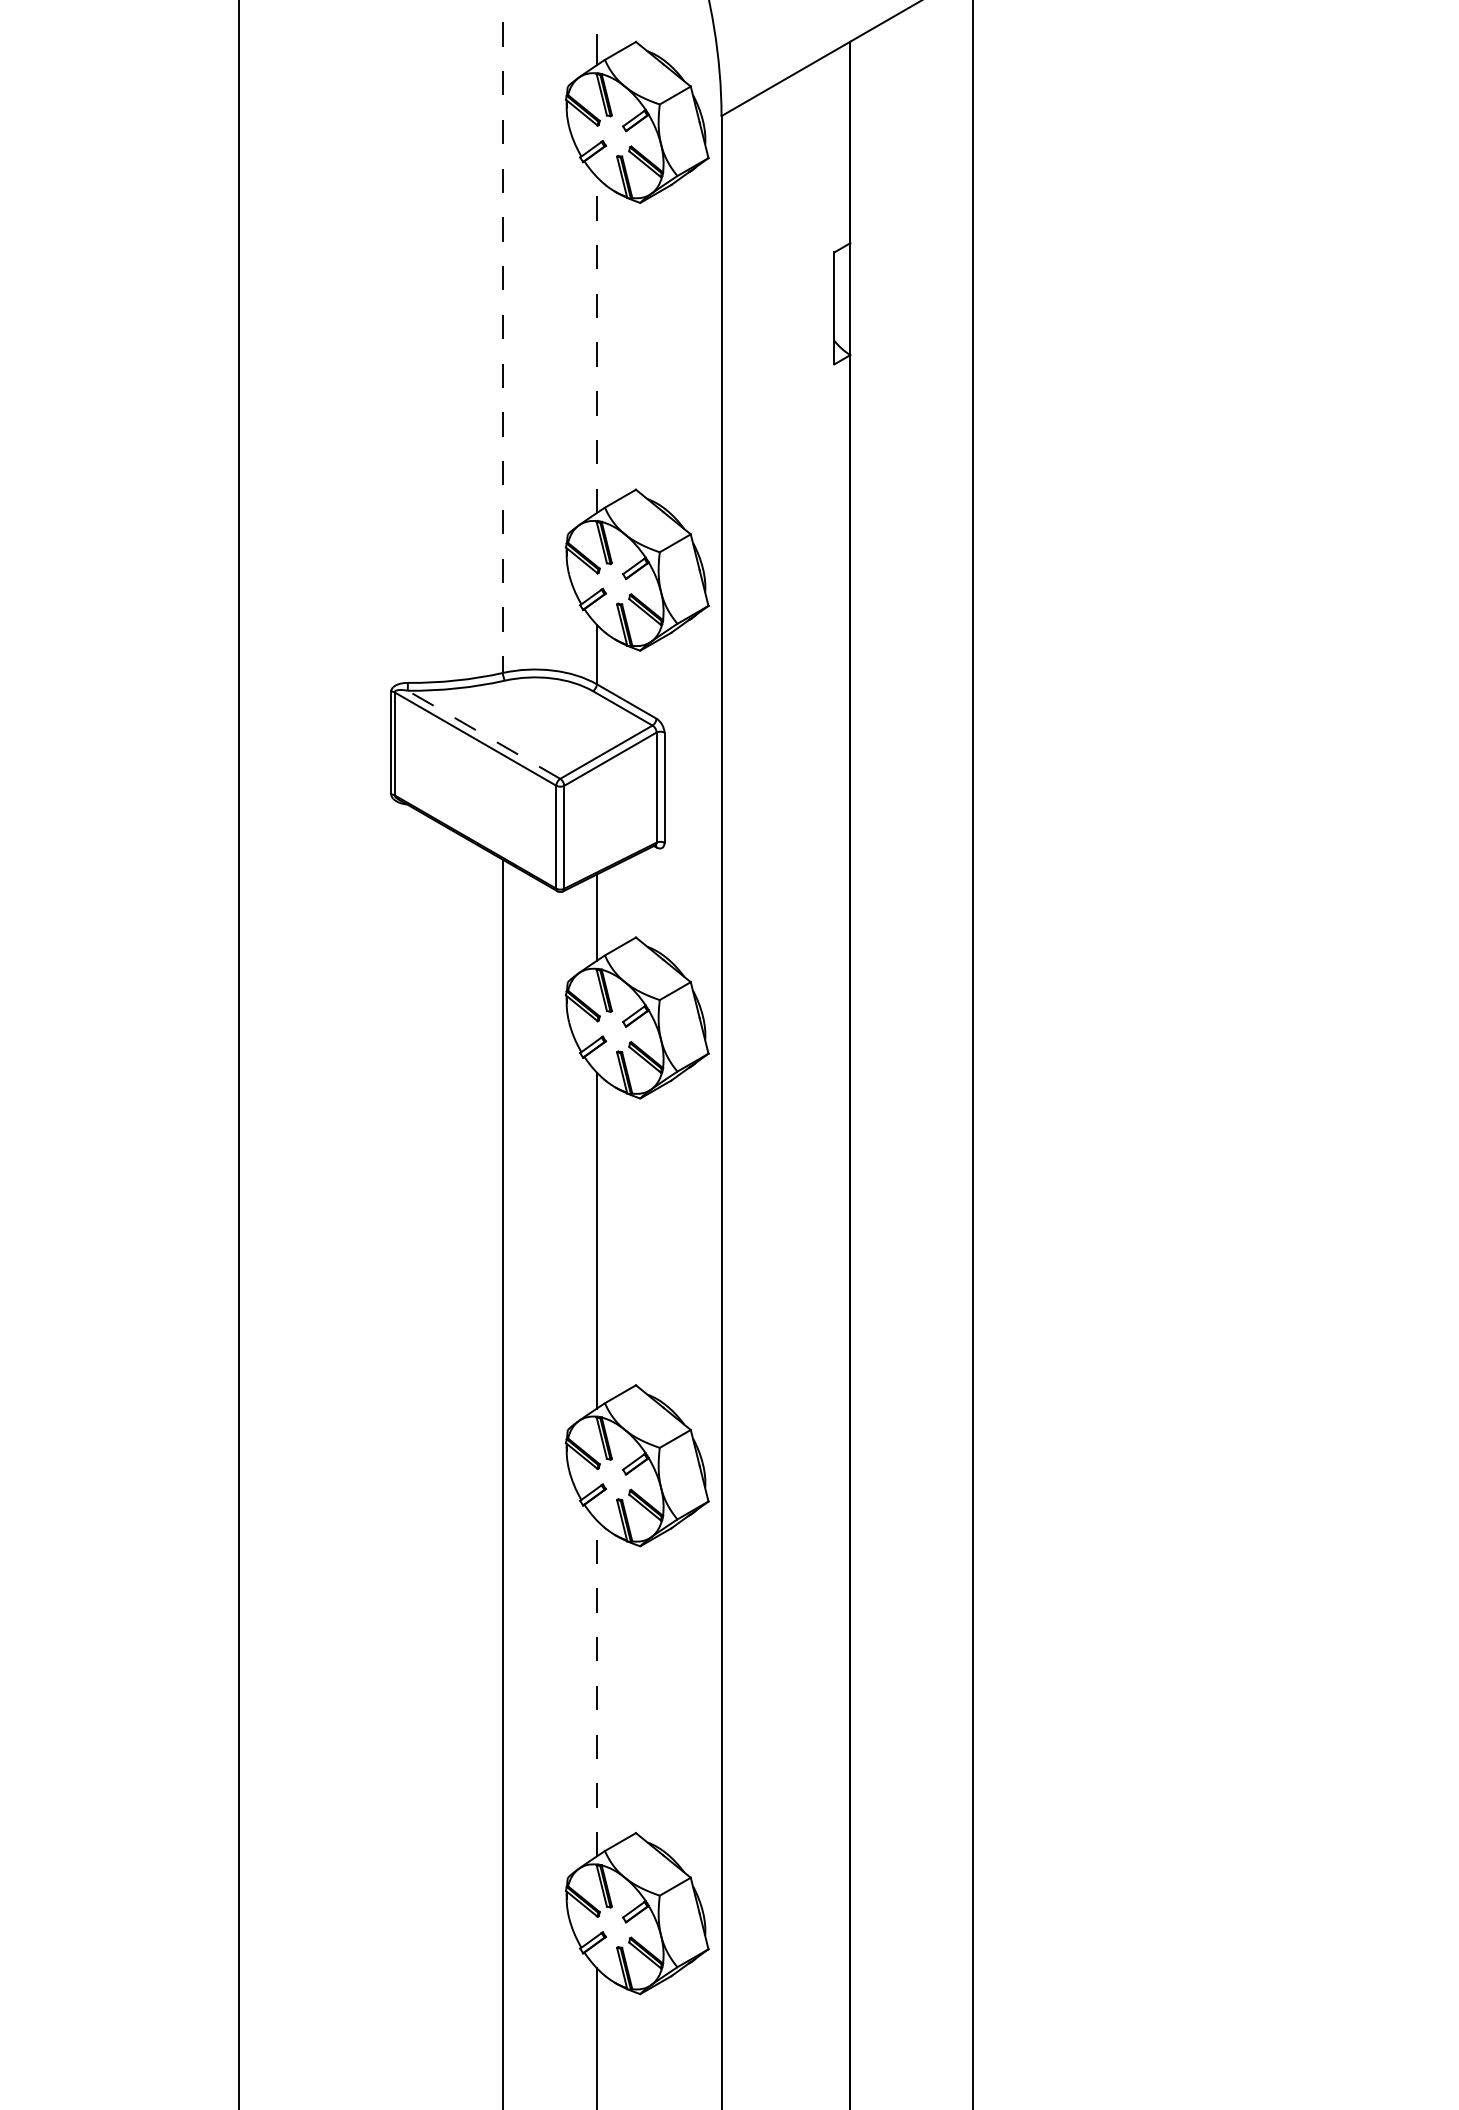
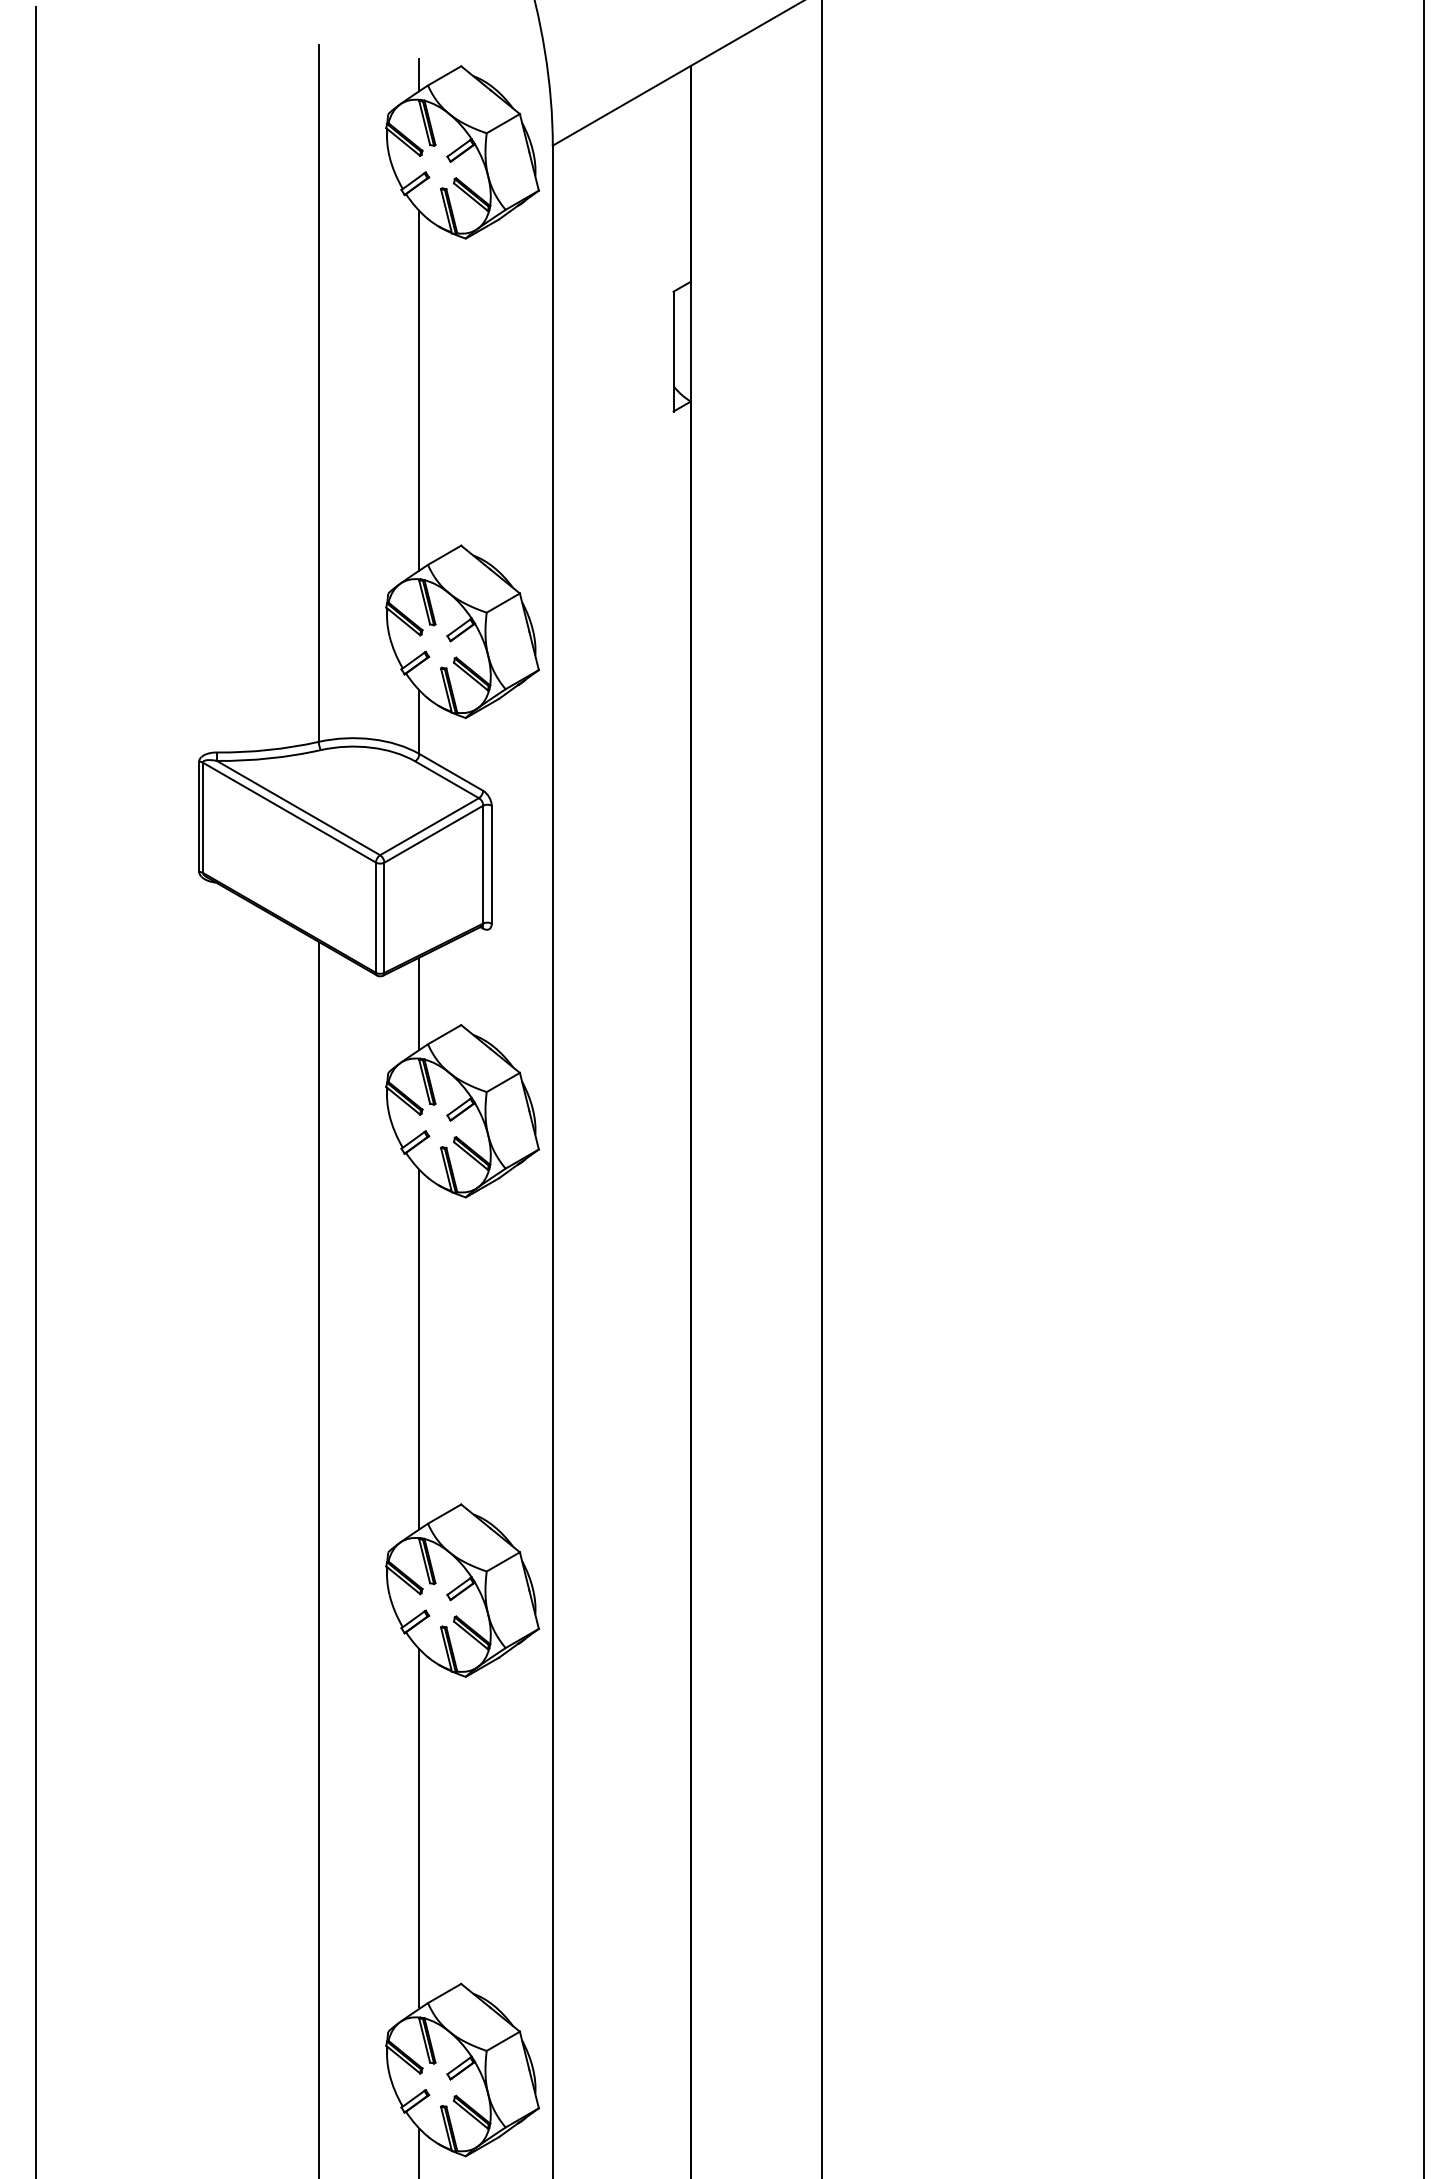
line: (596, 345) -> (418, 391), dashed -> solid
line: (502, 348) -> (318, 394), dashed -> solid
line: (483, 734) -> (297, 807), dashed -> solid
line: (596, 1687) -> (418, 1828), dashed -> solid

